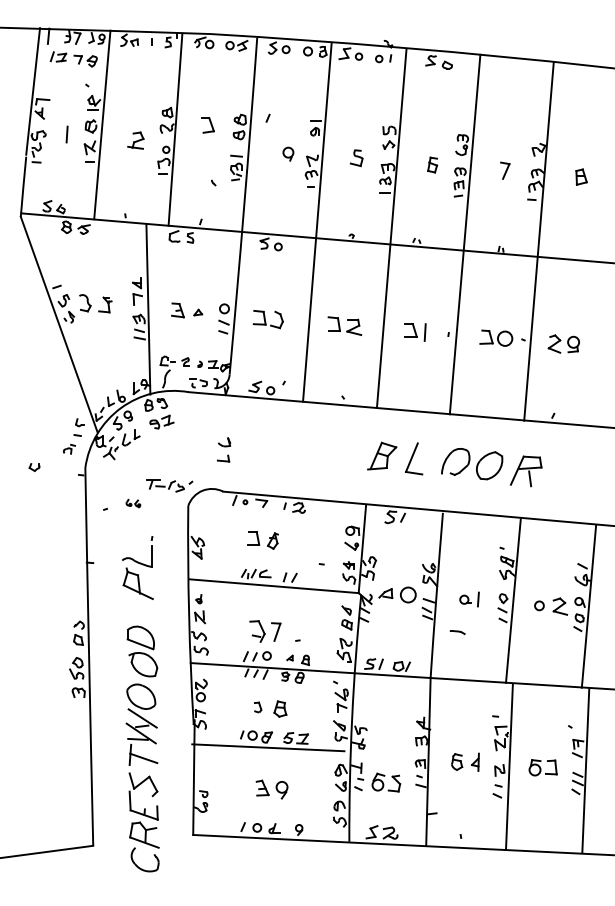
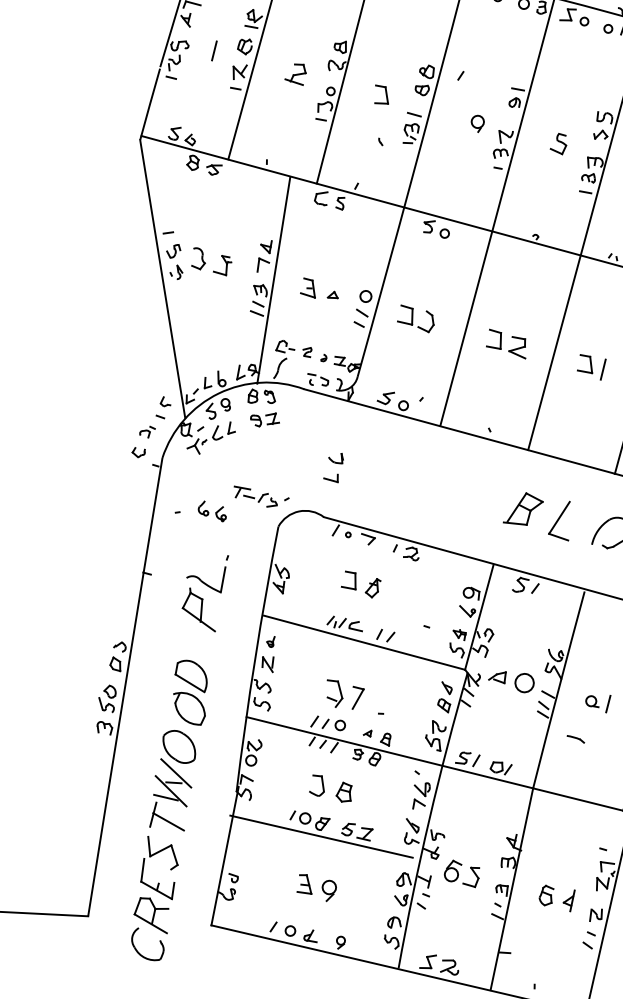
part: (207, 125) -> (381, 95), moved
part: (34, 467) -> (138, 452), moved
part: (133, 503) -> (212, 511), size x1.67
part: (257, 707) -> (317, 785), size x1.67
part: (386, 782) -> (462, 873), moved

